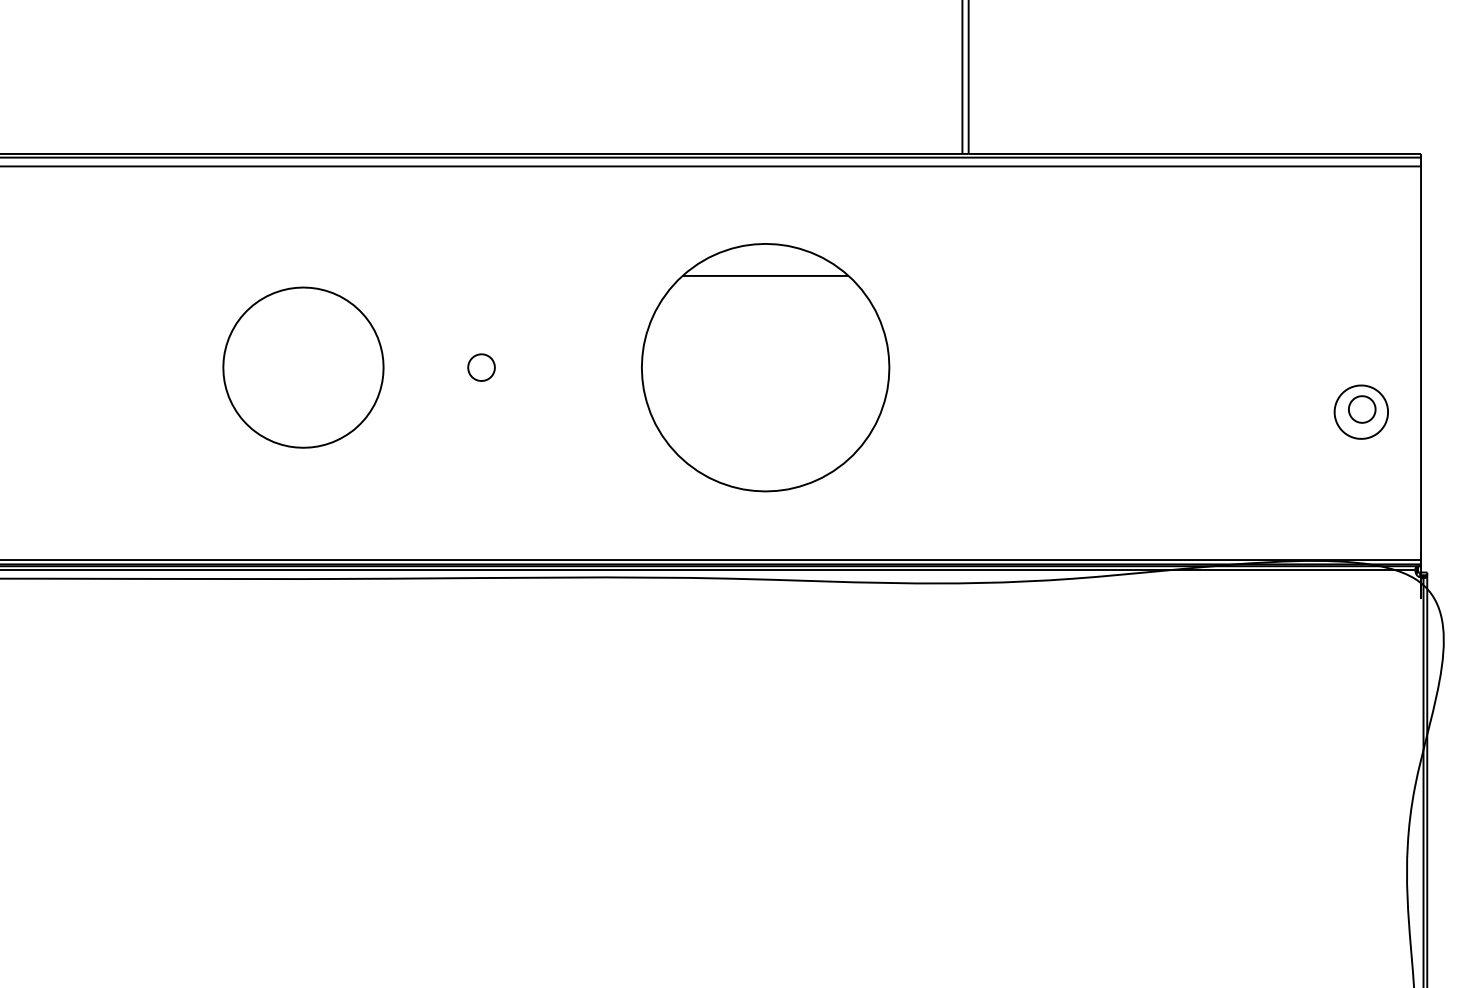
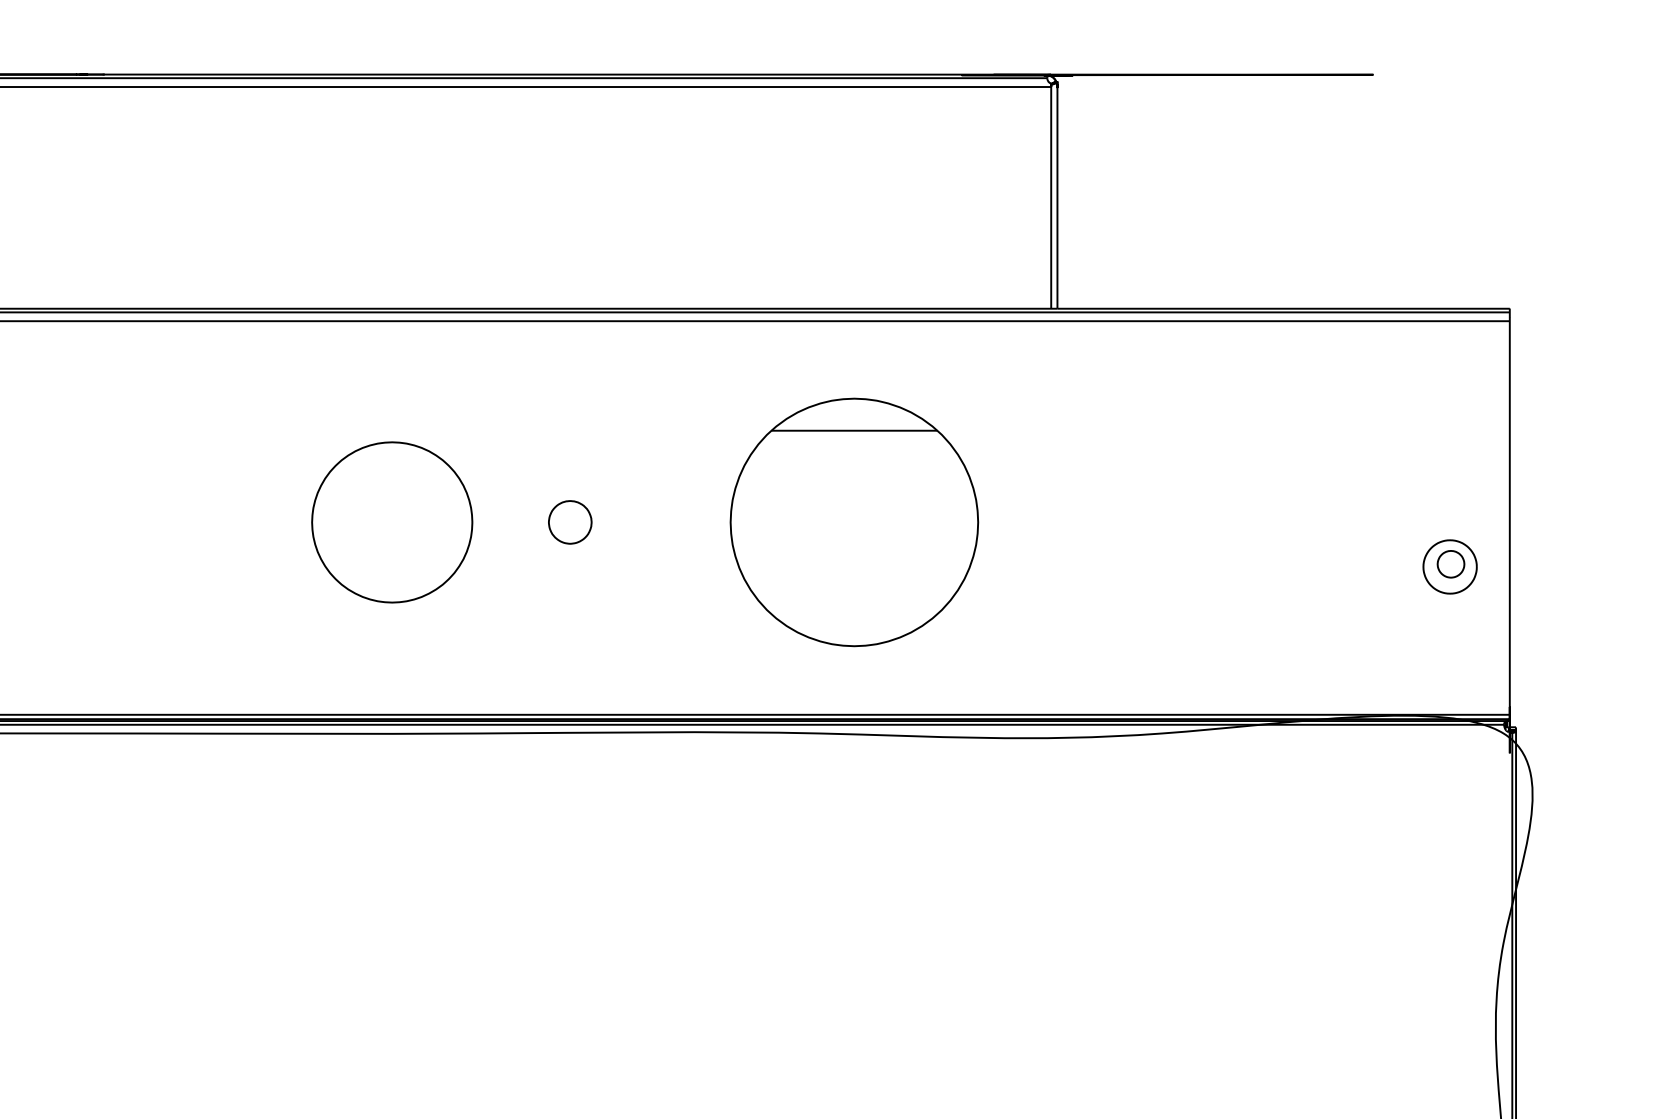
part: (481, 367) -> (570, 522), size x1.6

